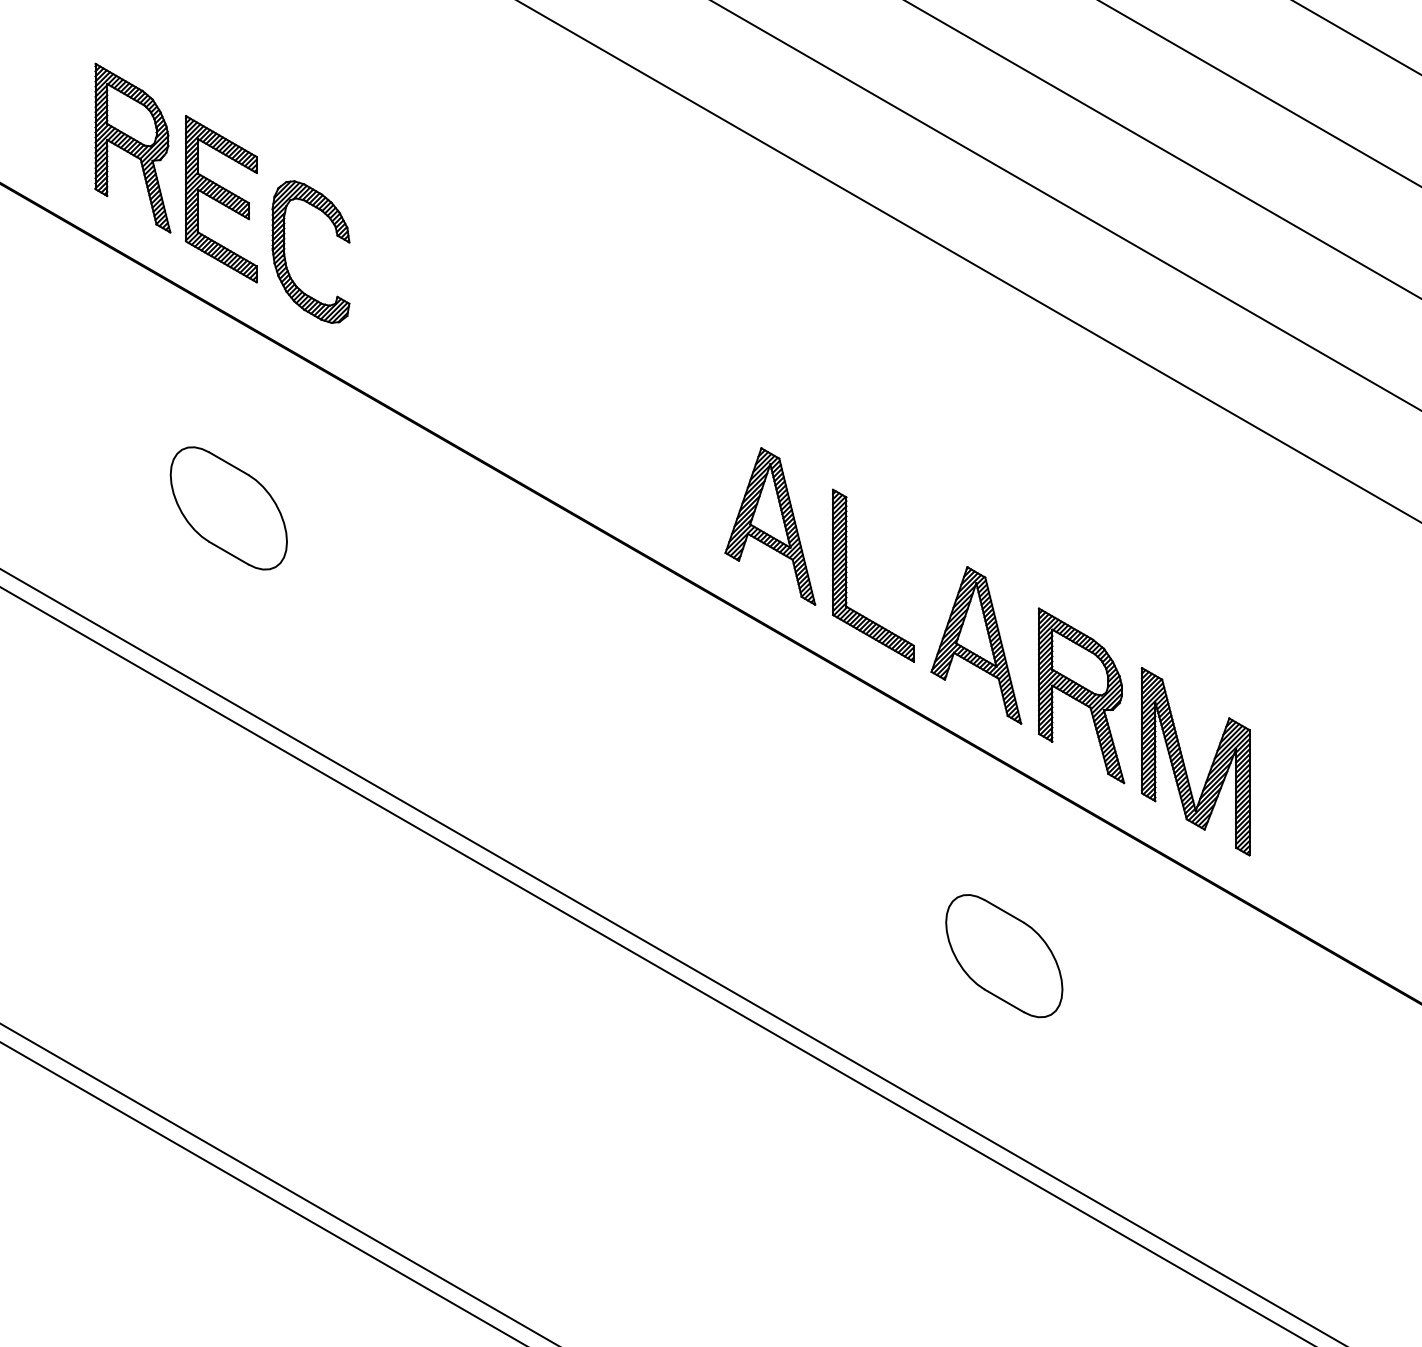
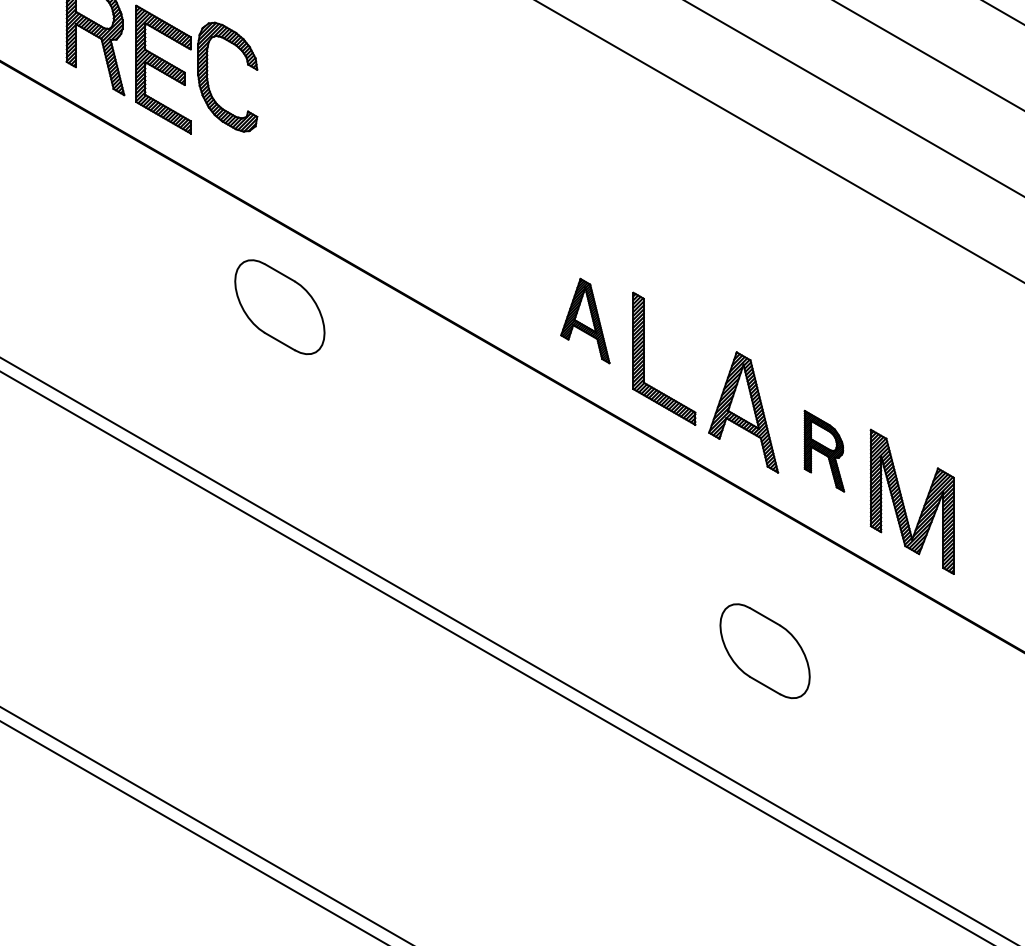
part: (285, 249) -> (208, 75), moved
part: (228, 508) -> (279, 307), moved
part: (770, 526) -> (585, 321), size x0.7
part: (1081, 695) -> (824, 450), size x0.6

